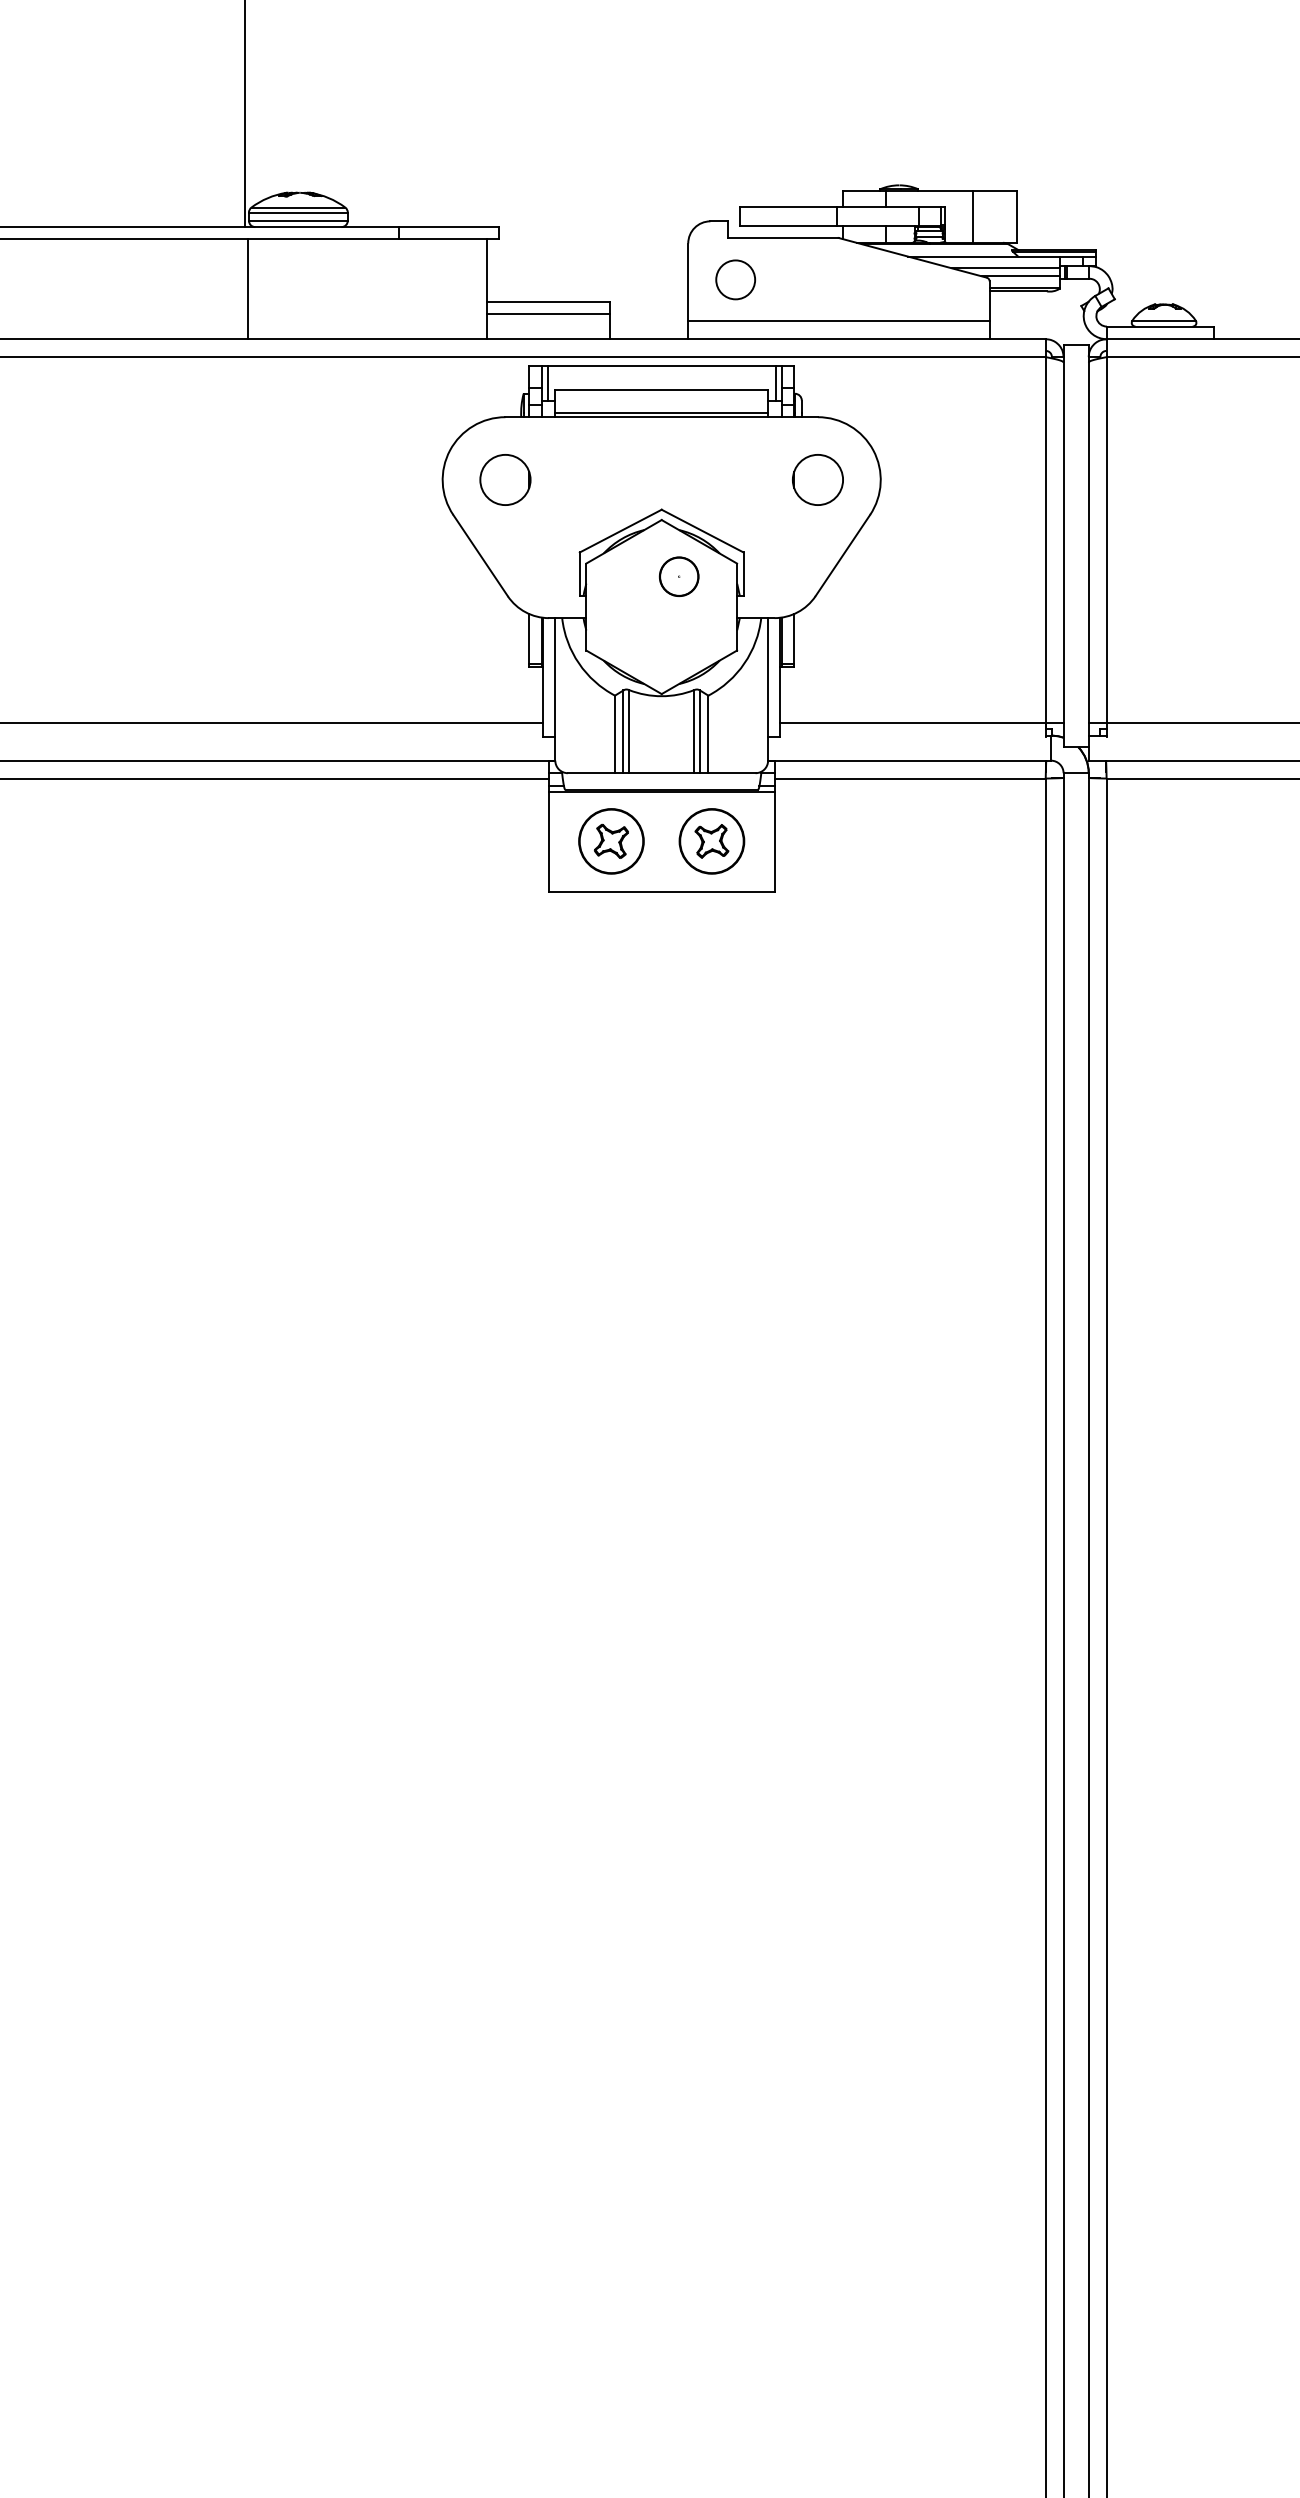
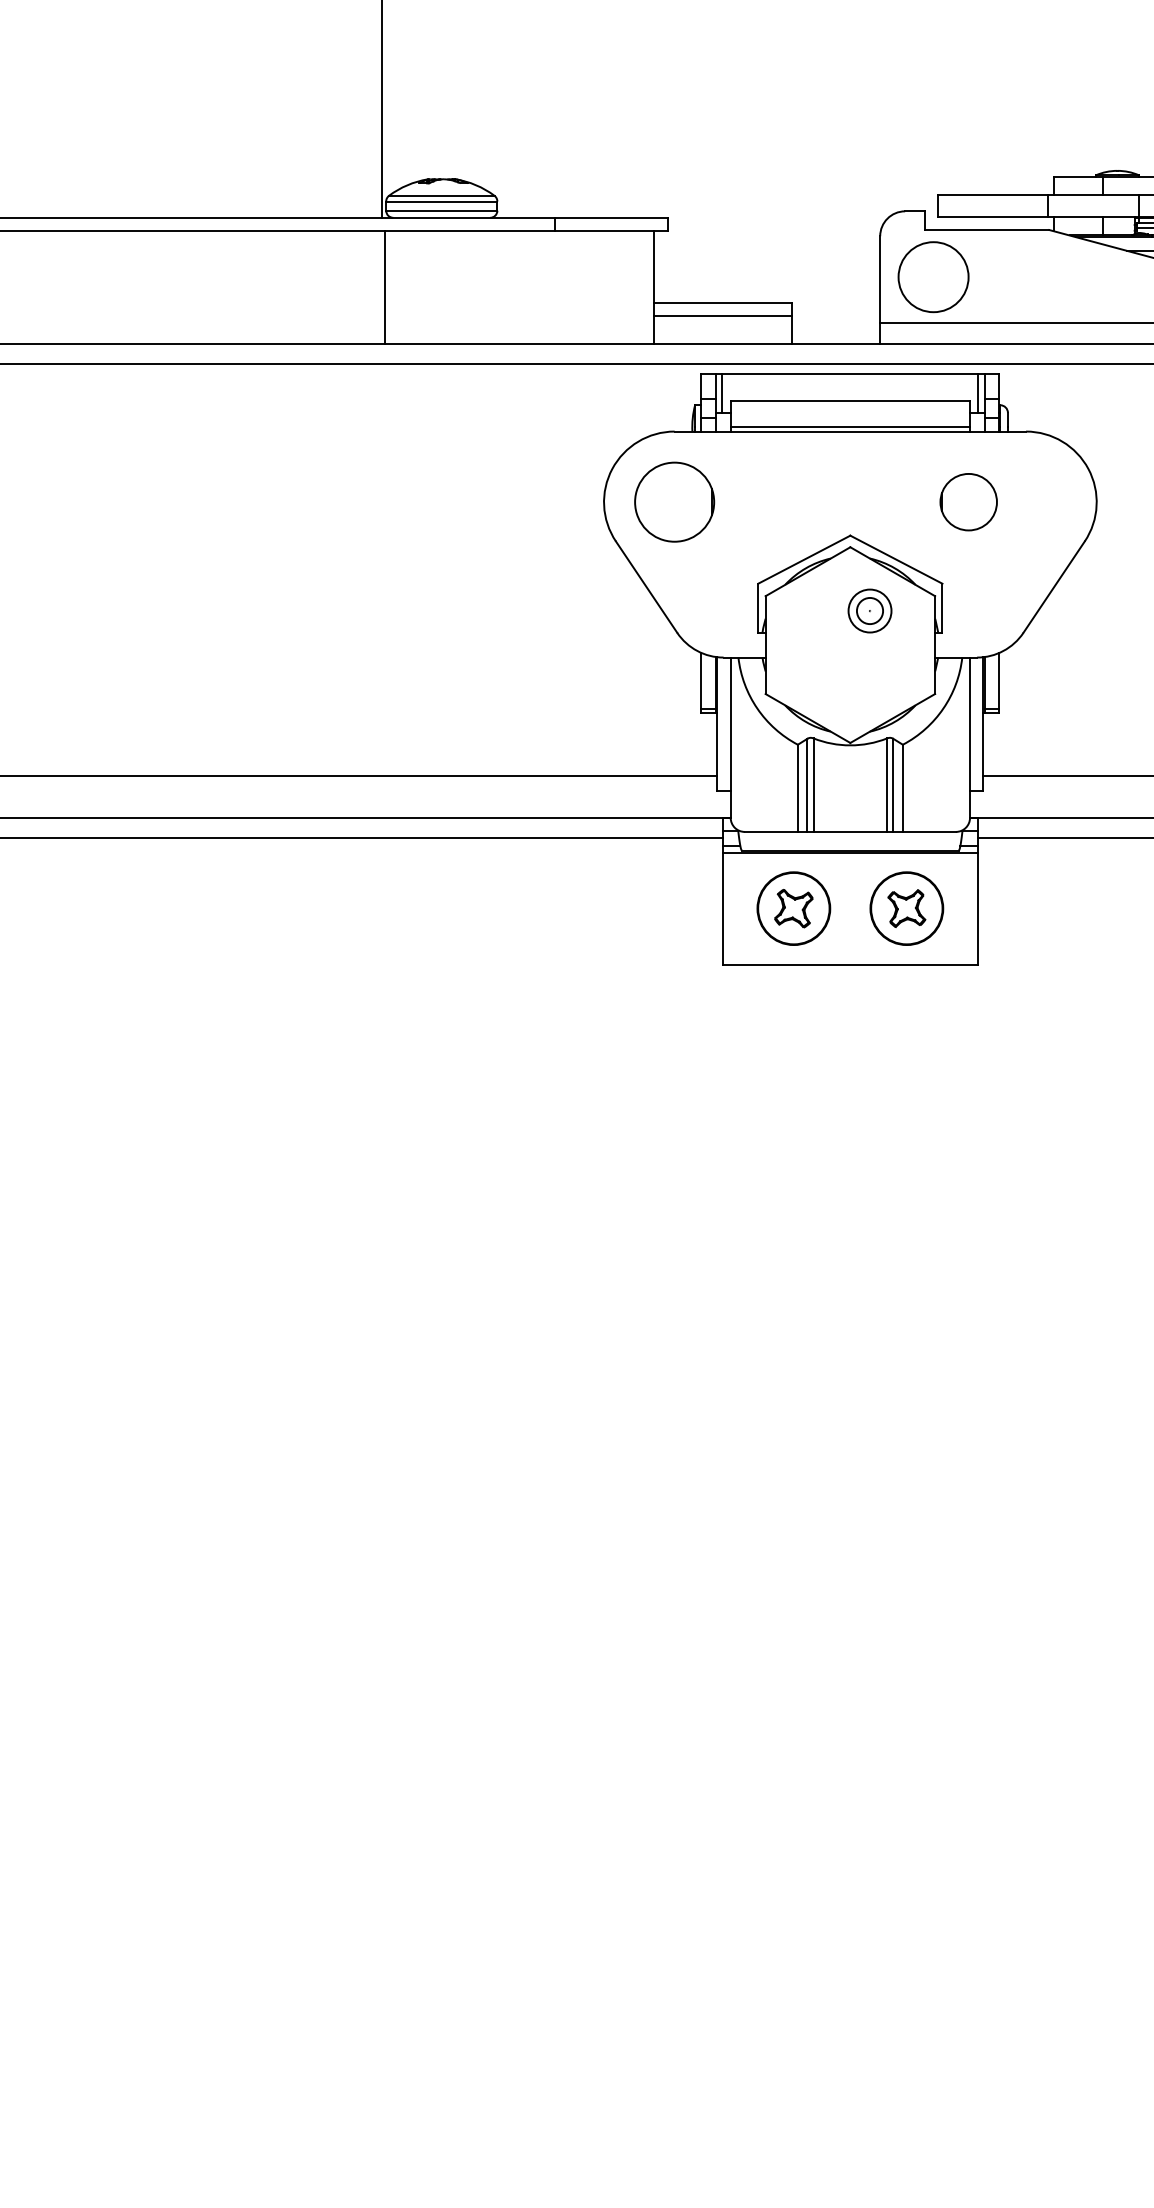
circle: (735, 279) -> (933, 276), size x1.6
circle: (505, 479) -> (674, 501), size x1.4
circle: (817, 479) -> (968, 501), moved
circle: (678, 576) -> (869, 610), size x0.6

